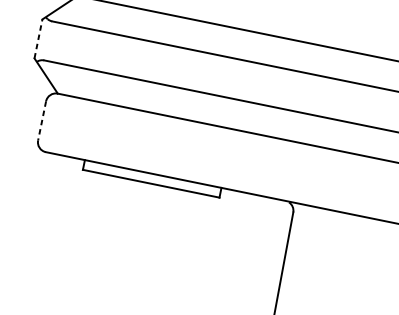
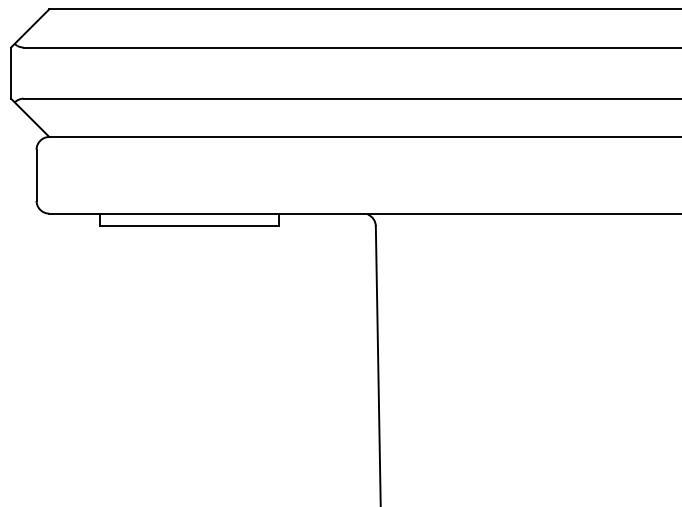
line: (38, 39) -> (11, 73), dashed -> solid
line: (42, 121) -> (36, 175), dashed -> solid

